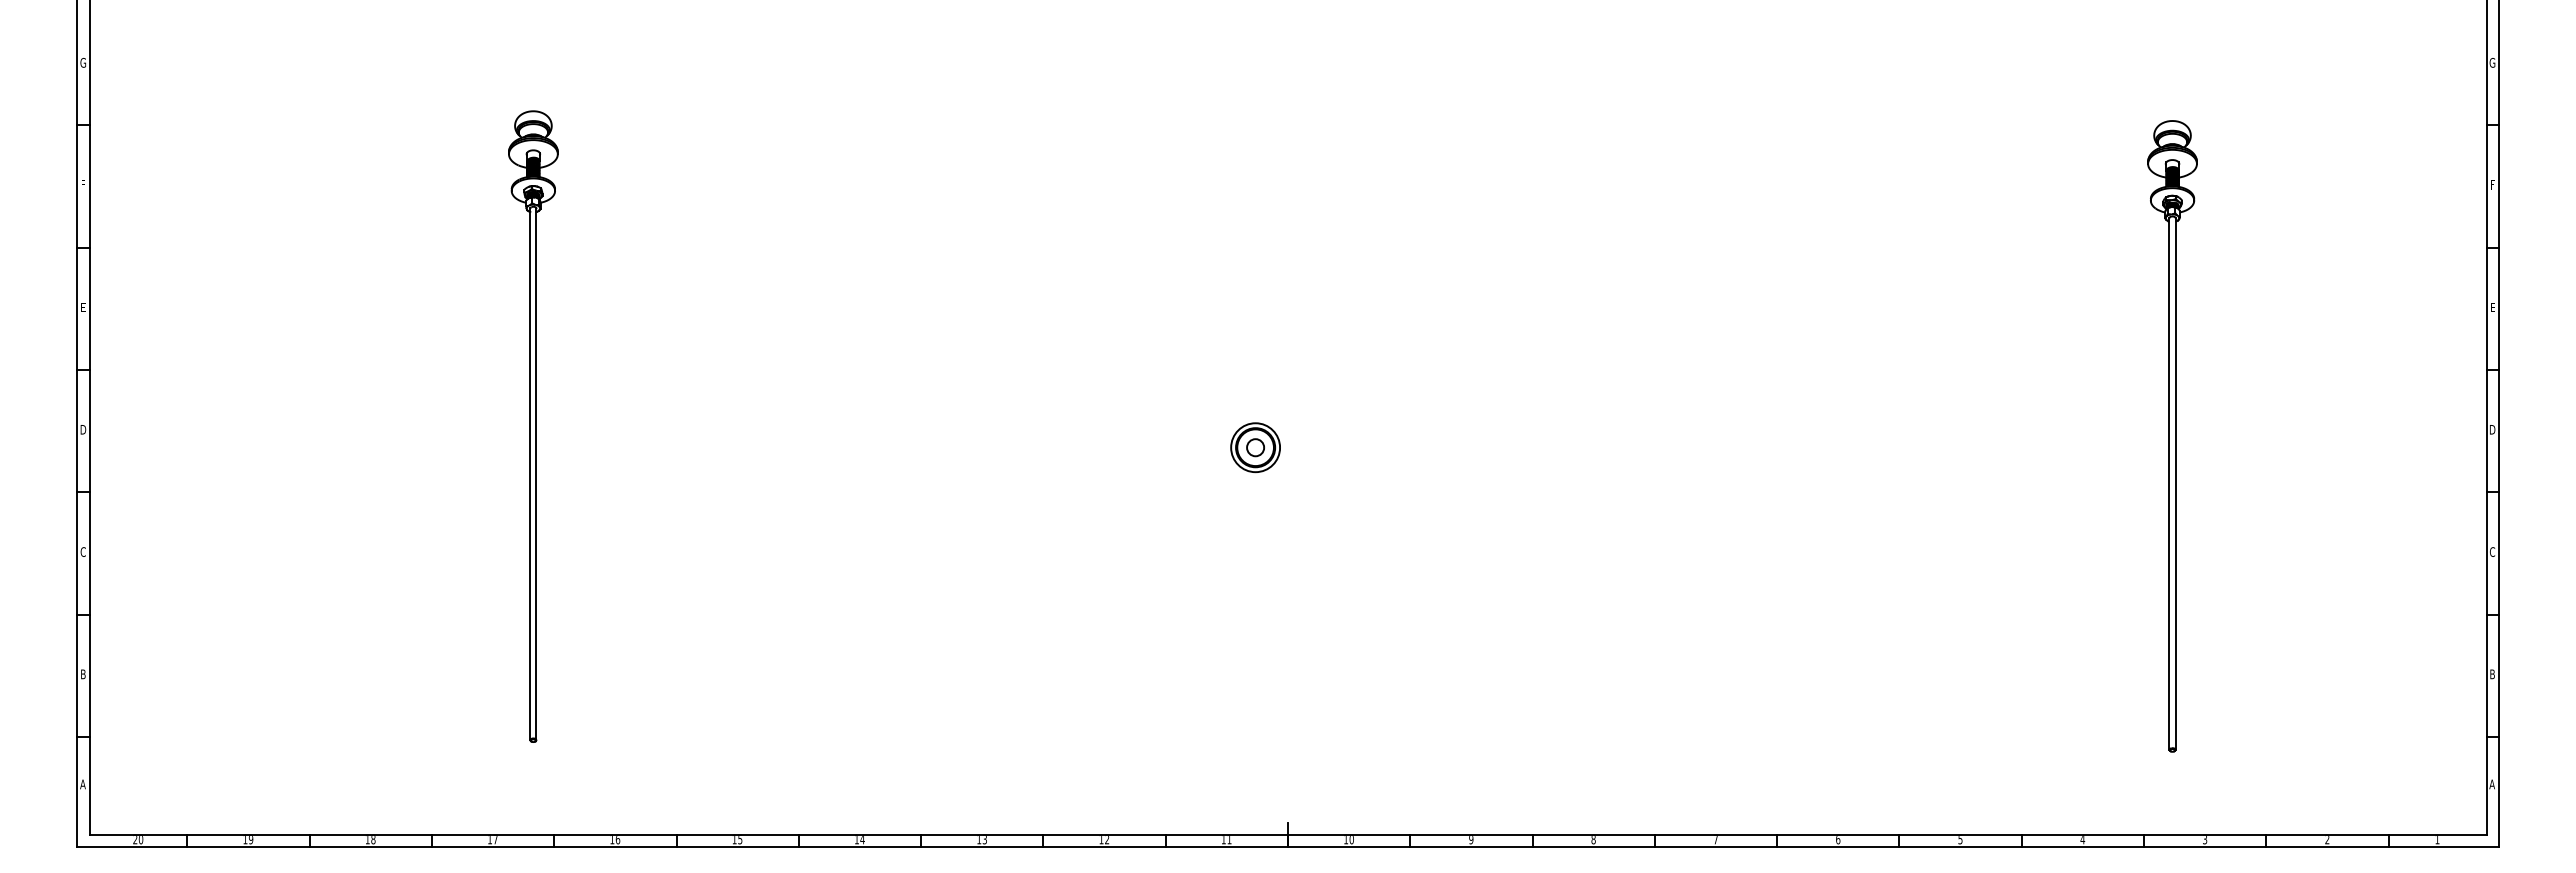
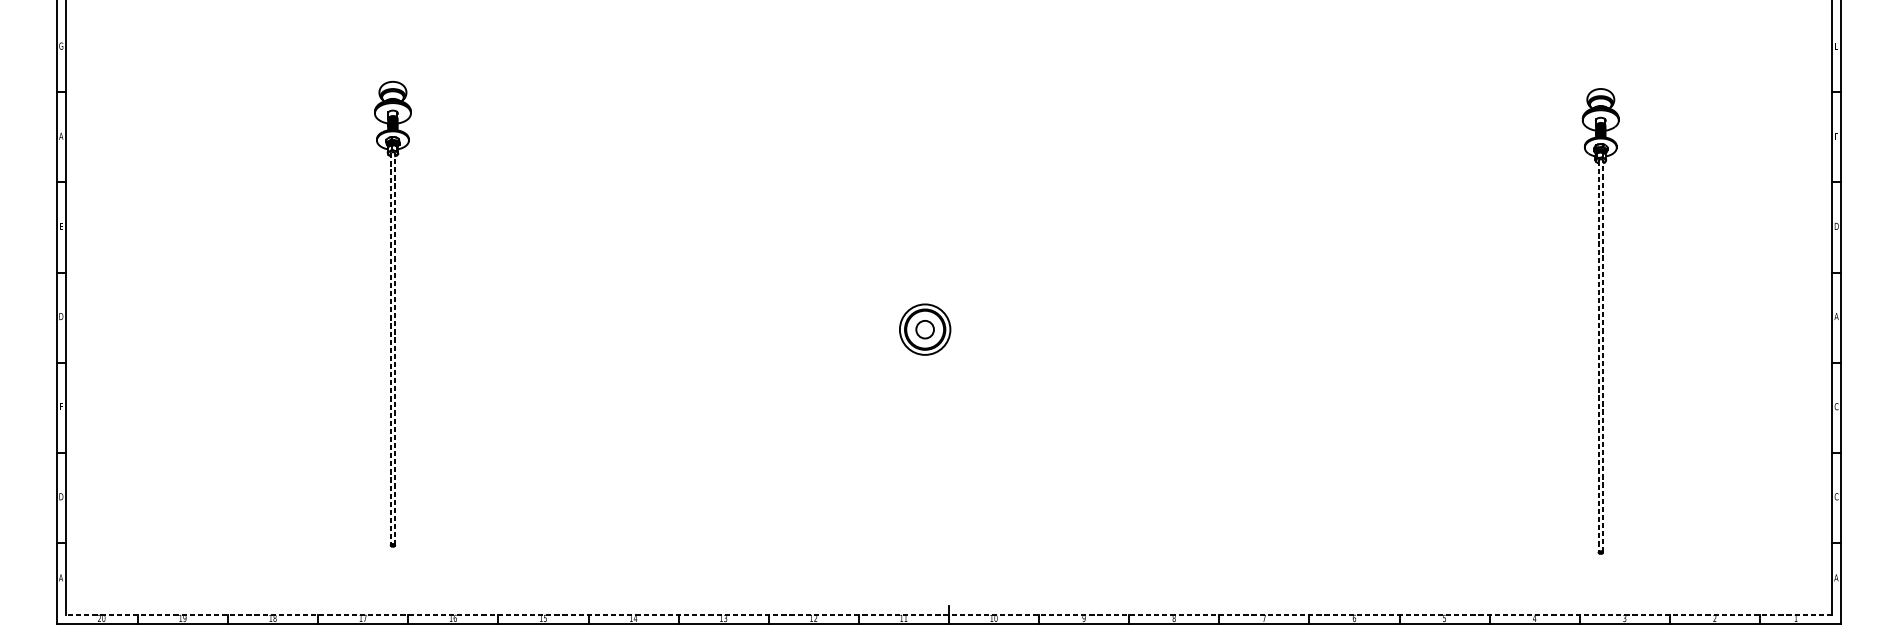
text: (2492, 62) -> (1836, 45), G -> E
text: (83, 184) -> (61, 135), F -> A
text: (2492, 307) -> (1836, 226), E -> D
text: (2492, 429) -> (1836, 316), D -> A
part: (1255, 447) -> (925, 329), size x1.4
line: (536, 473) -> (395, 348), solid -> dashed
line: (530, 474) -> (390, 349), solid -> dashed
line: (2175, 483) -> (1602, 356), solid -> dashed
line: (2169, 484) -> (1598, 356), solid -> dashed
text: (82, 551) -> (60, 406), C -> F
text: (83, 674) -> (61, 496), B -> D
text: (2492, 674) -> (1836, 496), B -> C
line: (1287, 834) -> (948, 614), solid -> dashed

